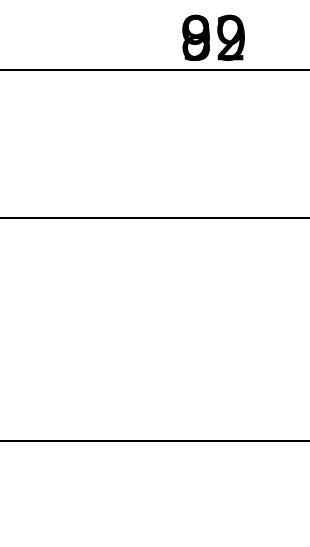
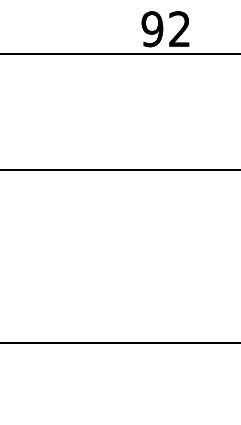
text: (213, 37) -> (166, 28), 89 -> 92

